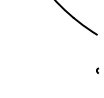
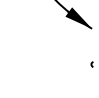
fill: (83, 24) -> (78, 18), added

